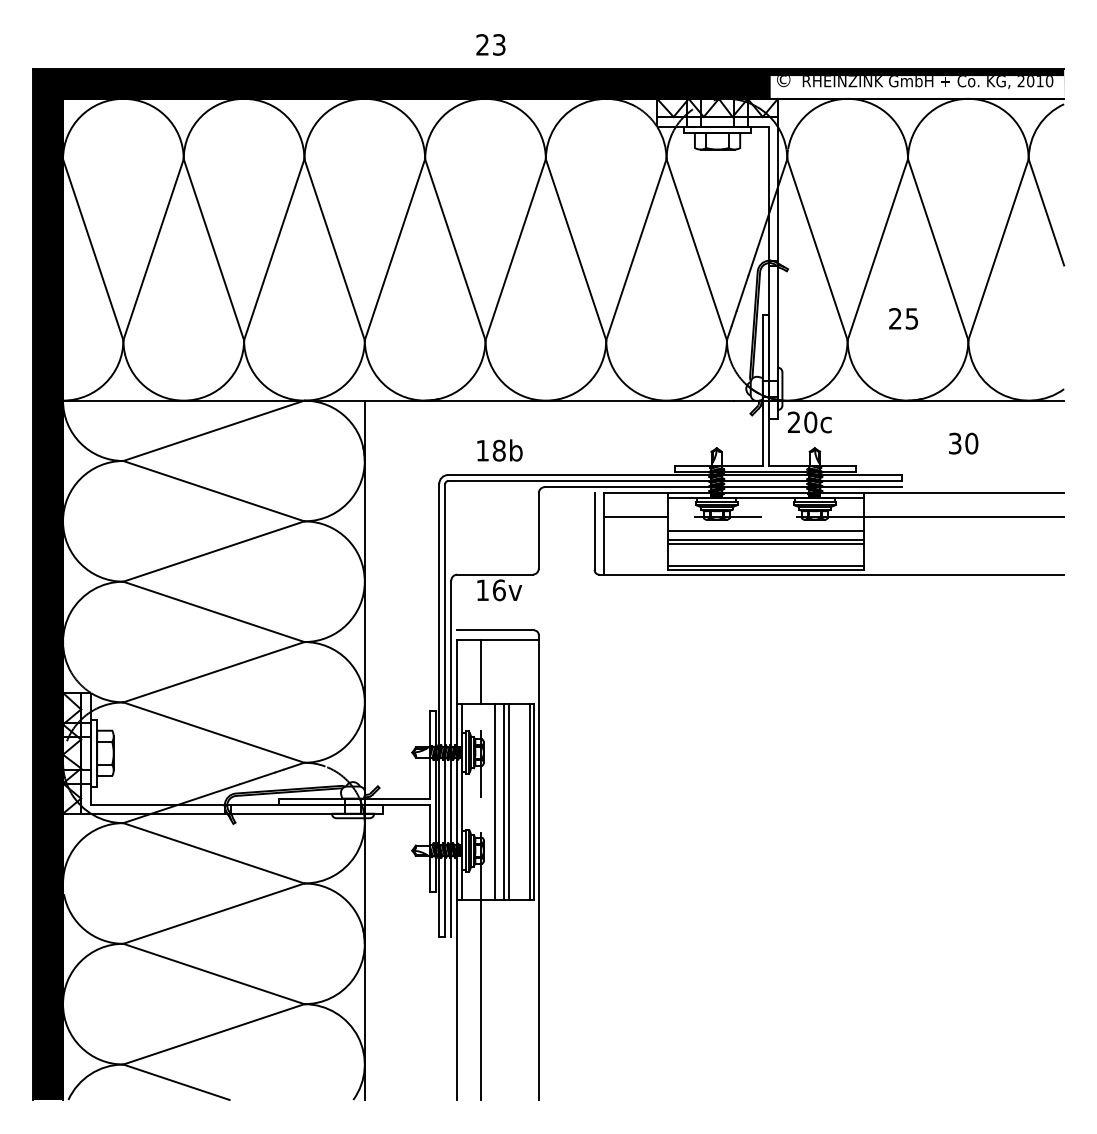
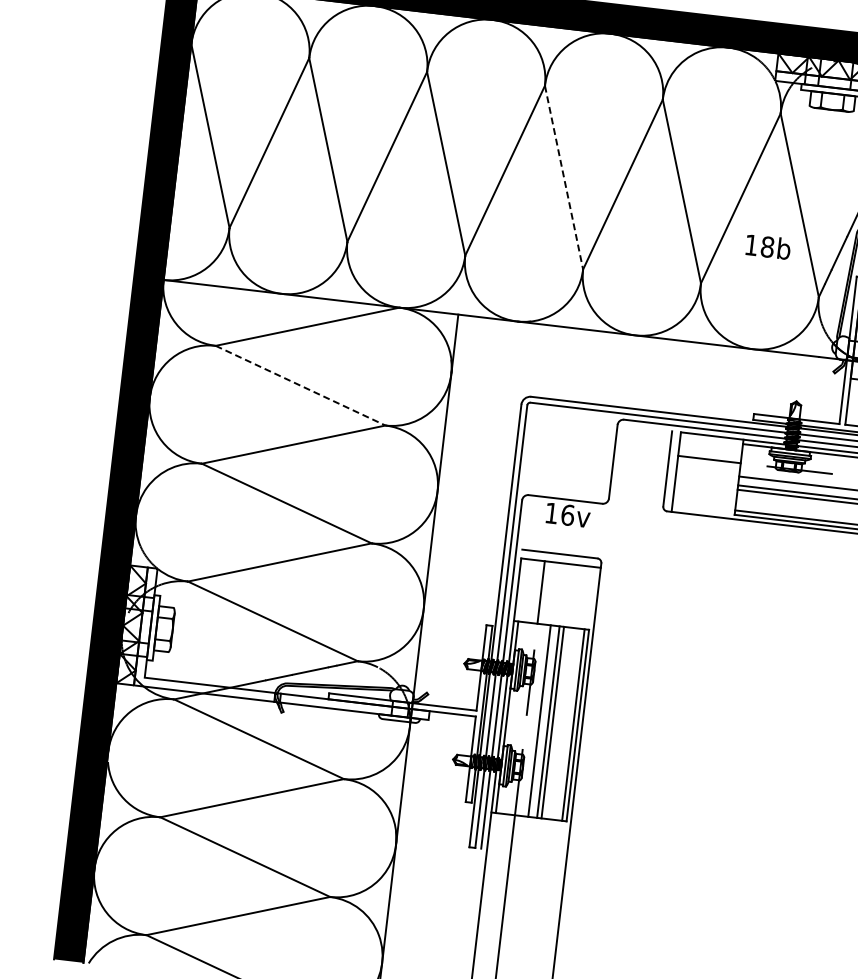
line: (455, 250) -> (564, 178), solid -> dashed
text: (499, 450) -> (767, 246), moved
line: (214, 491) -> (301, 386), solid -> dashed

